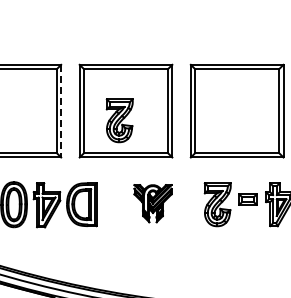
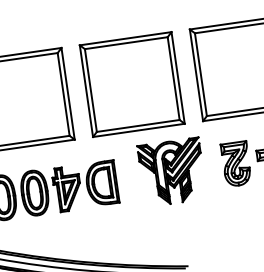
line: (61, 111) -> (68, 94), dashed -> solid
part: (119, 120) -> (127, 94), removed
part: (152, 203) -> (171, 172), size x1.67

